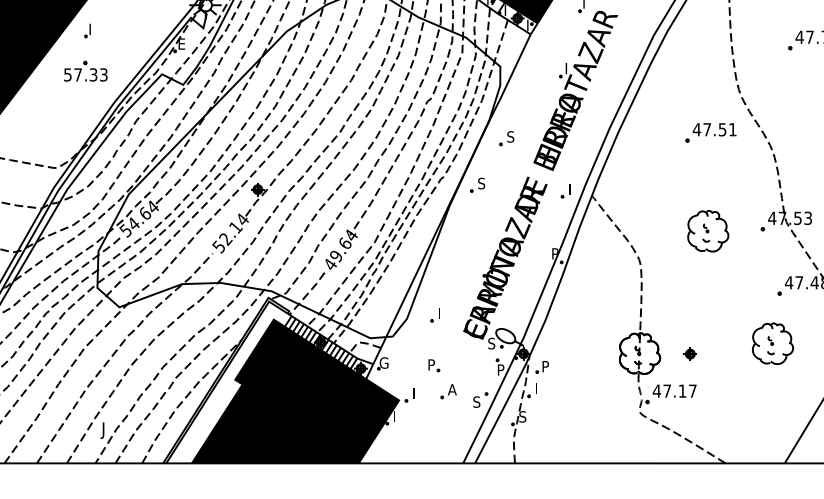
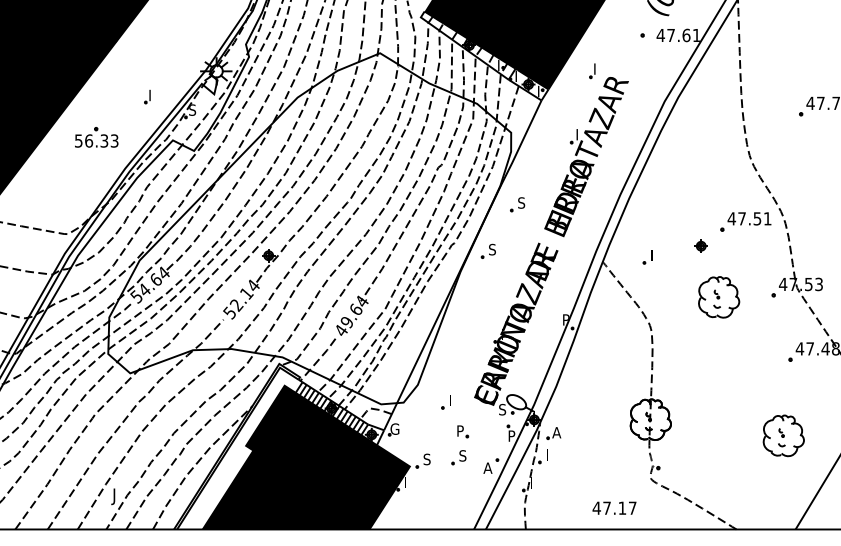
part: (87, 30) -> (147, 96), moved
text: (181, 43) -> (192, 109), E -> S
text: (78, 74) -> (89, 140), 57.33 -> 56.33
part: (710, 132) -> (745, 221), moved
part: (565, 191) -> (647, 257), moved
part: (434, 315) -> (445, 402), moved
part: (772, 343) -> (783, 435), moved
part: (689, 353) -> (700, 245), moved
part: (434, 365) -> (463, 431), moved
text: (545, 366) -> (556, 432), P -> A
text: (451, 389) -> (462, 455), A -> S
text: (674, 390) -> (614, 507), moved
text: (415, 393) -> (426, 459), I -> S
text: (476, 401) -> (487, 467), S -> A
text: (522, 416) -> (533, 482), S -> I

